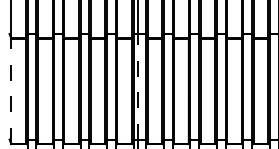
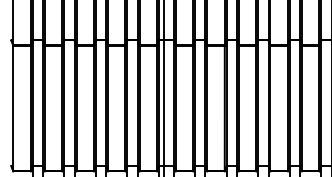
line: (138, 87) -> (164, 103), dashed -> solid
line: (11, 91) -> (13, 108), dashed -> solid

